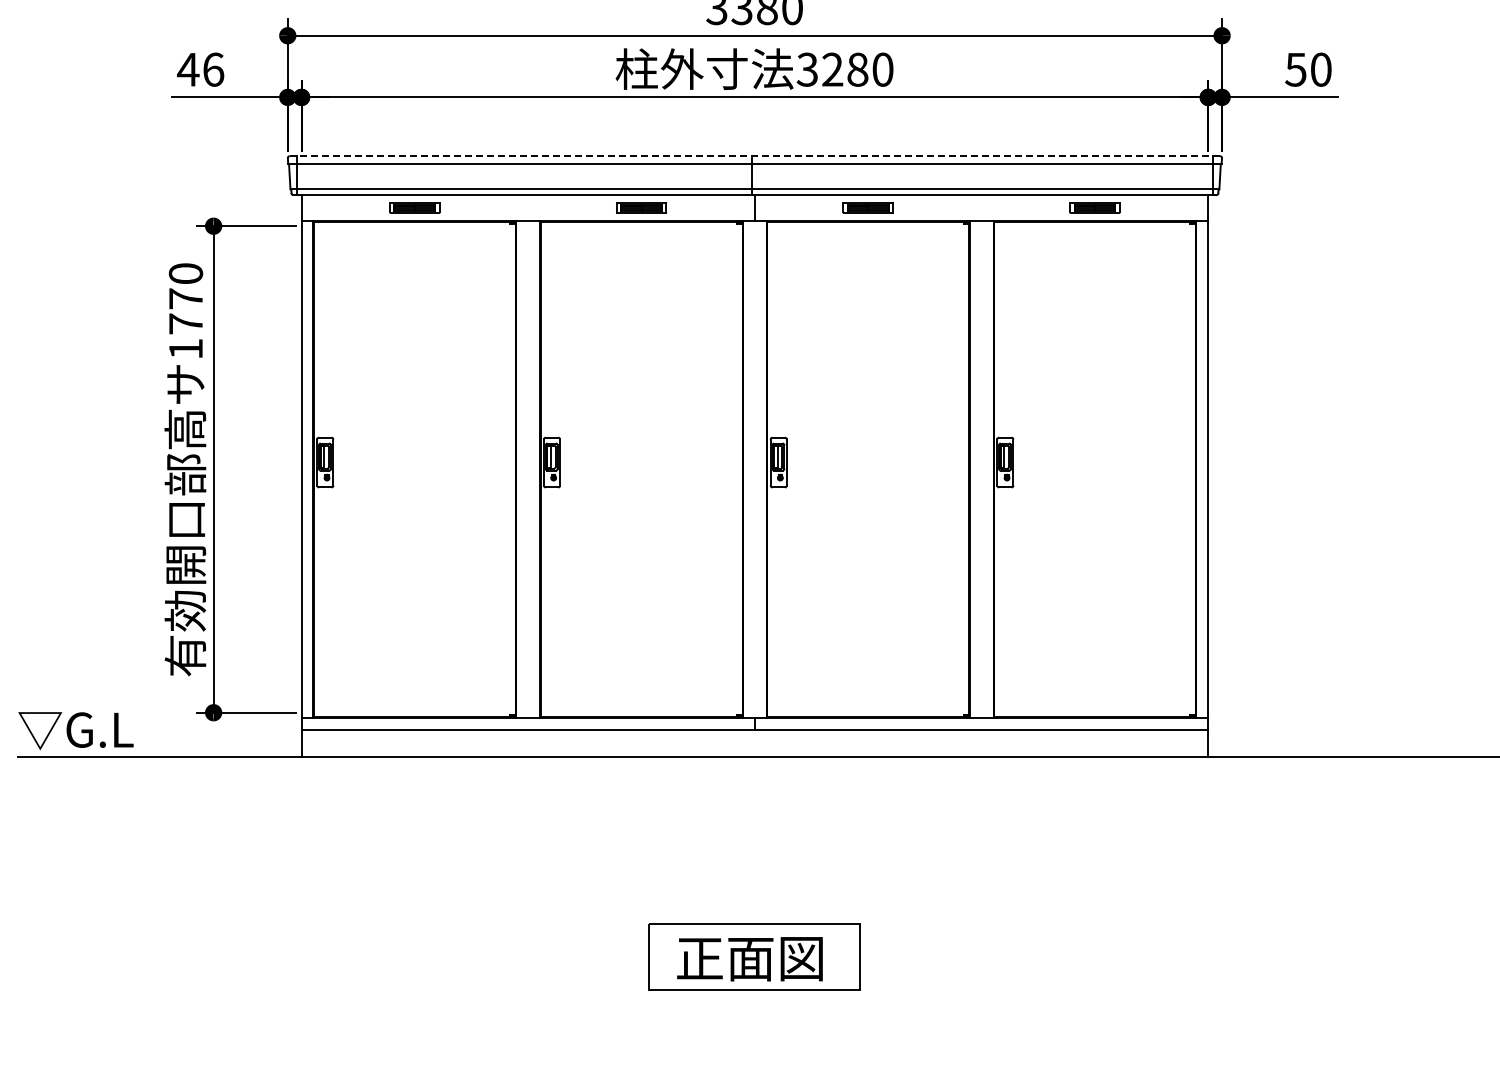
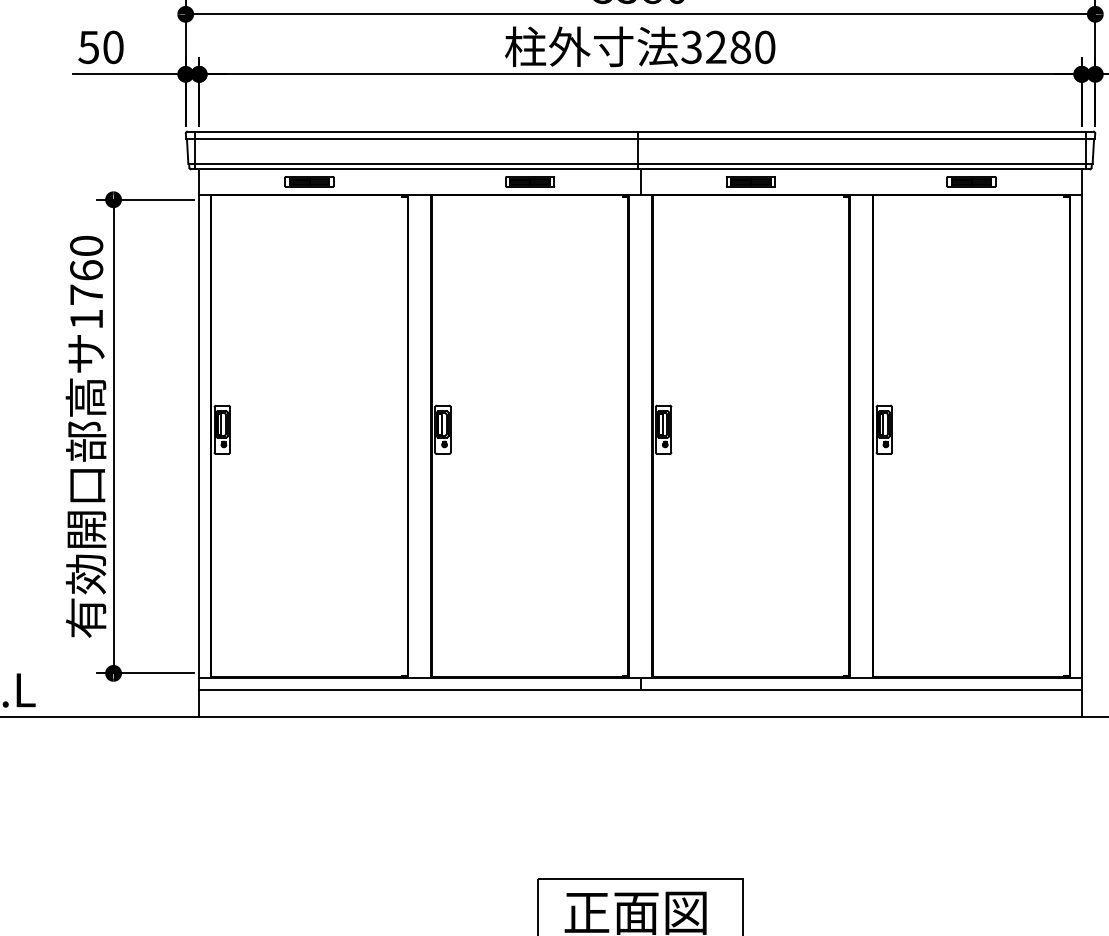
text: (200, 69) -> (100, 47), 46 -> 50
line: (754, 156) -> (640, 131), dashed -> solid
text: (185, 298) -> (86, 270), 1770 -> 1760

